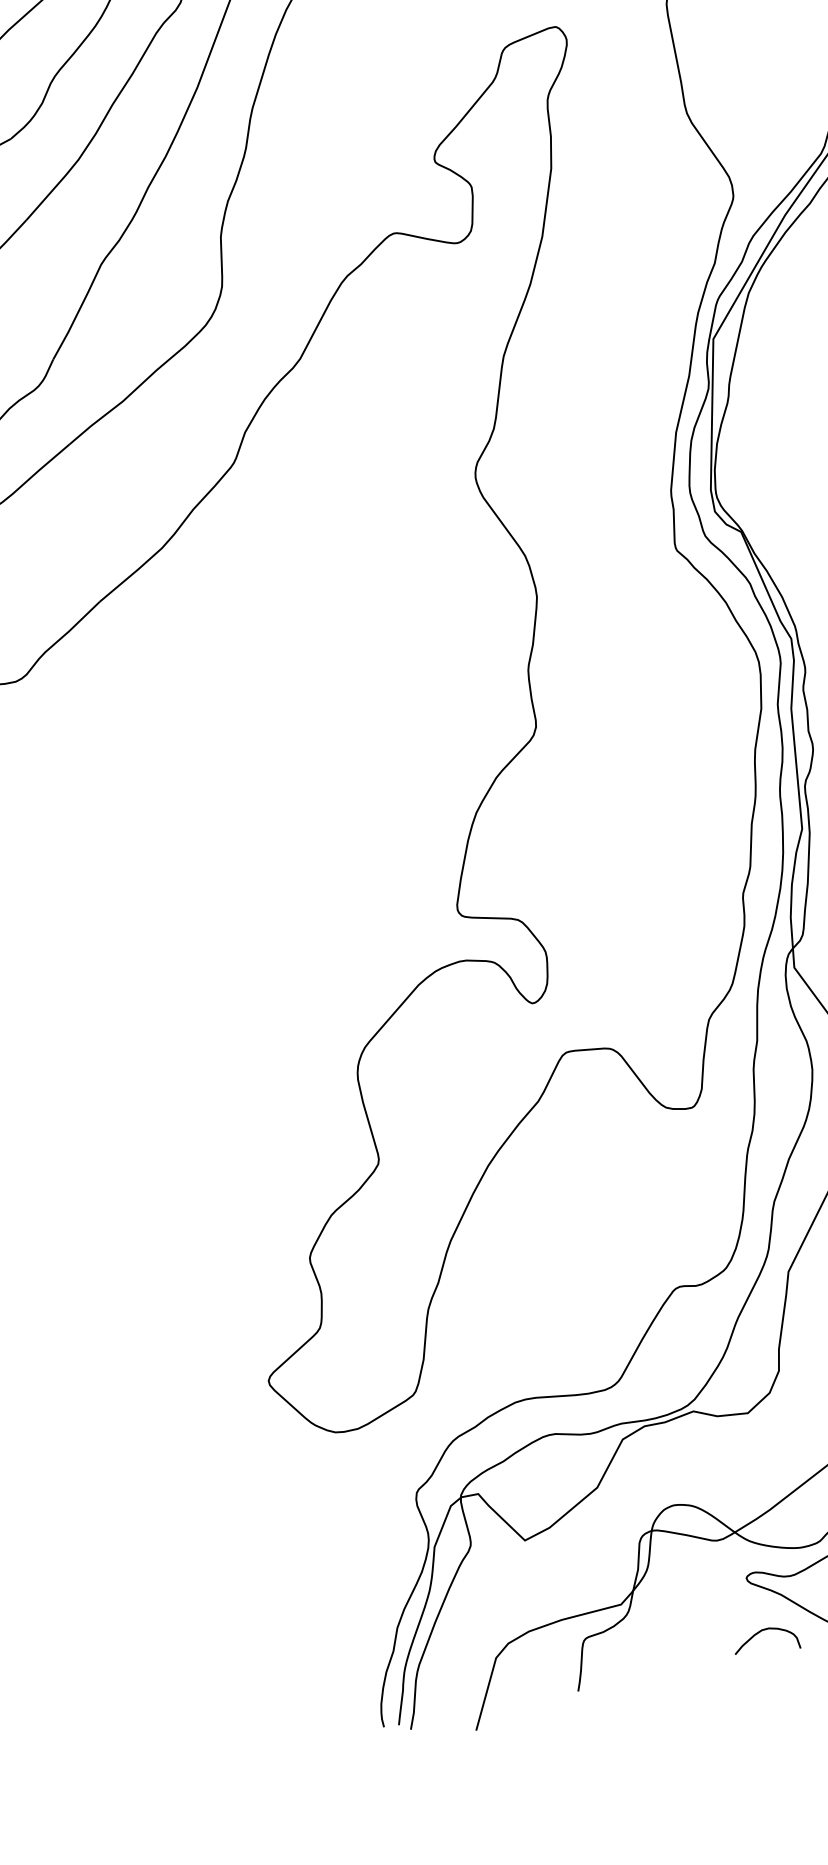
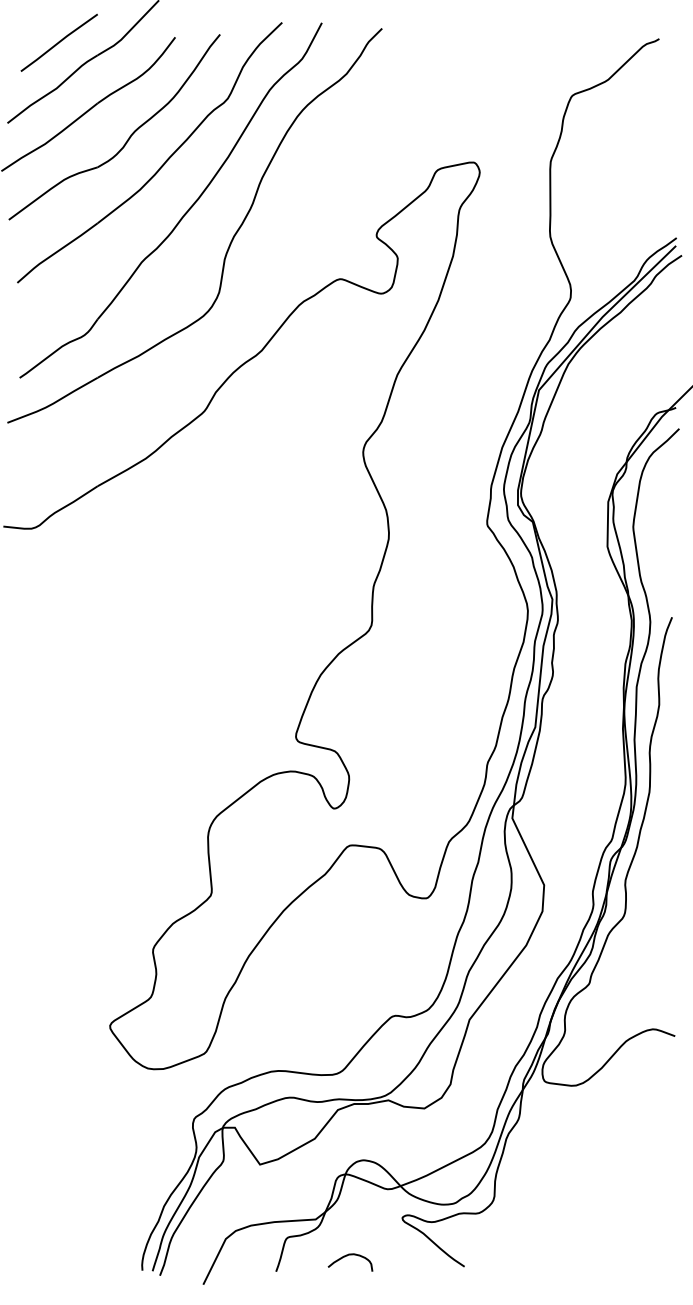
curve: (760, 1633) -> (347, 1256), moved

